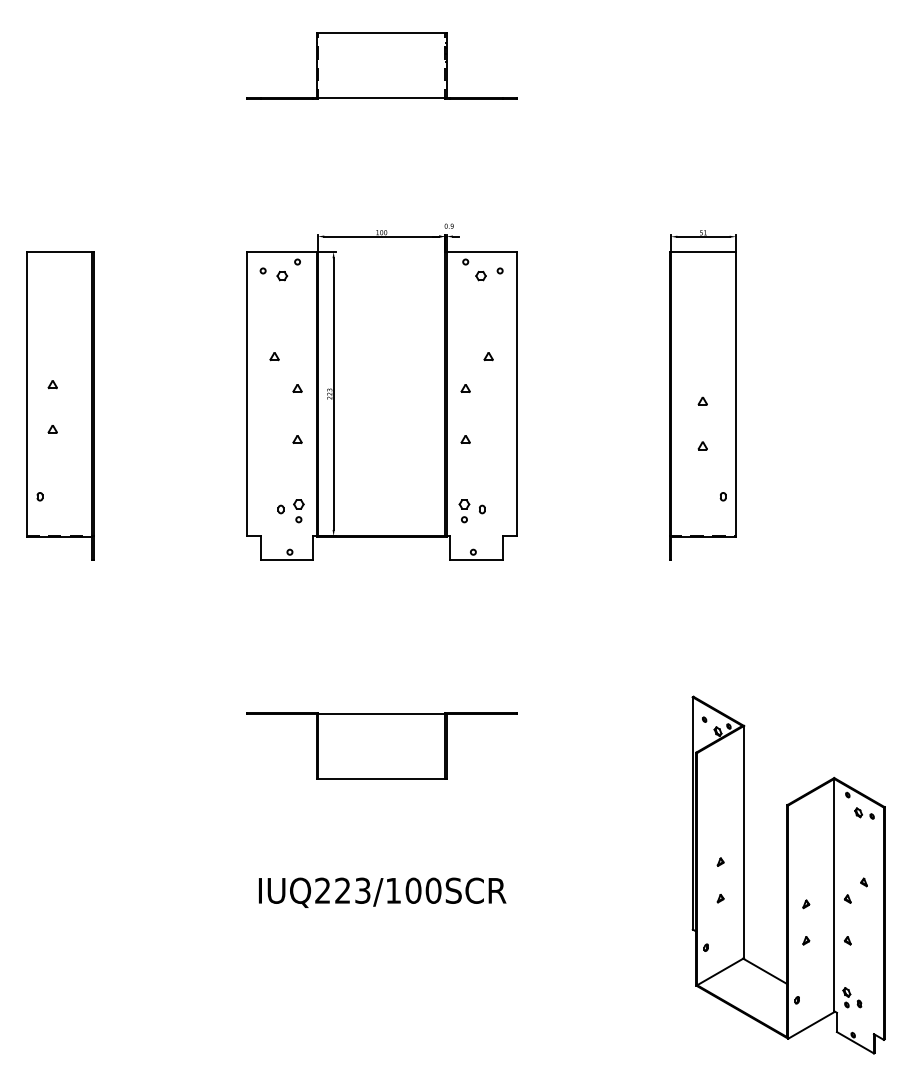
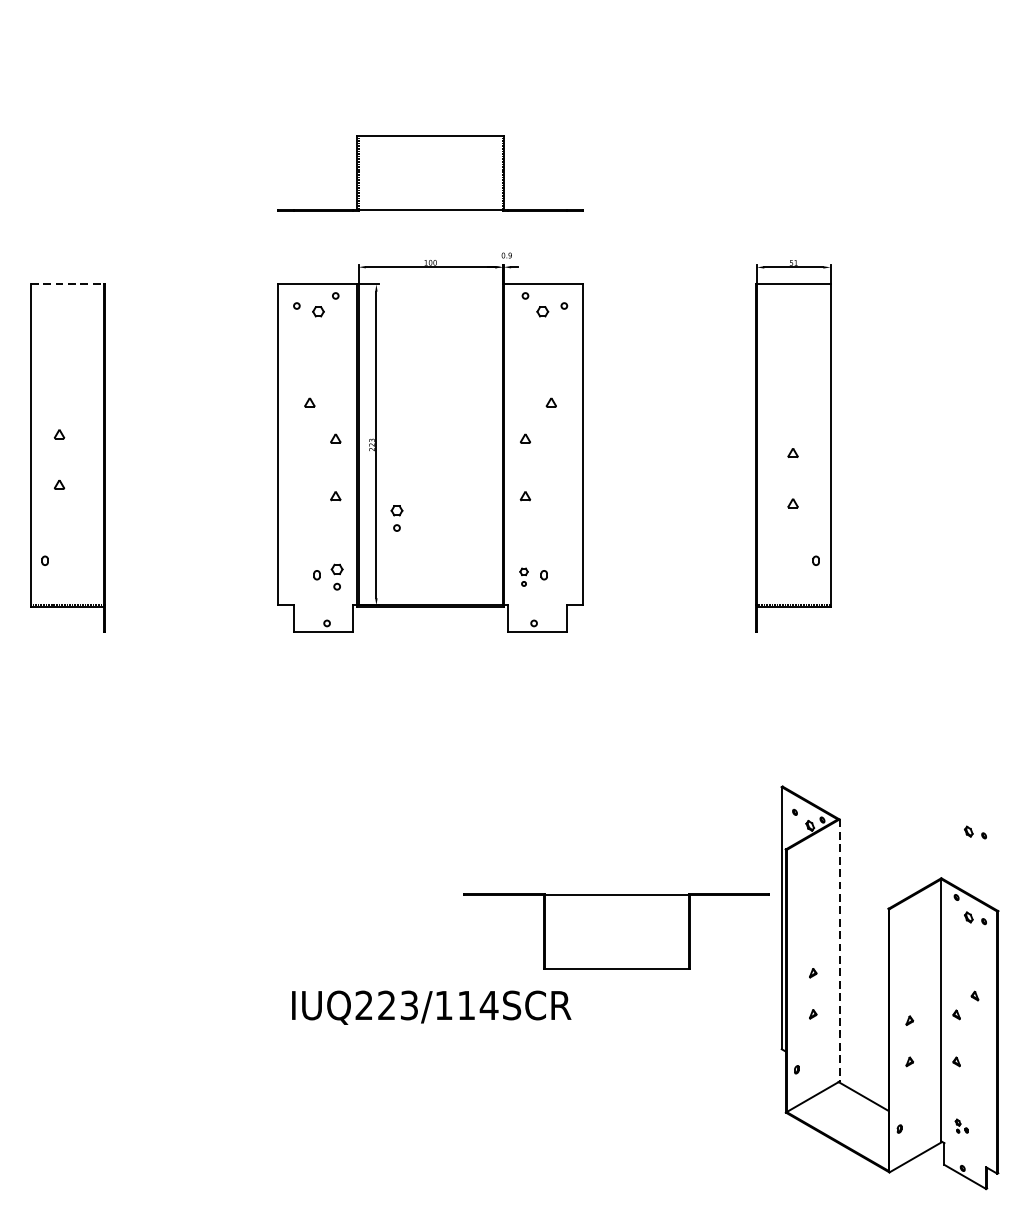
part: (381, 65) -> (430, 173), moved
line: (59, 251) -> (67, 284), solid -> dashed
part: (351, 459) -> (396, 518), added
part: (464, 511) -> (524, 577), size x0.7
part: (864, 737) -> (975, 832), added
part: (381, 745) -> (616, 930), moved
line: (744, 842) -> (840, 950), solid -> dashed
text: (423, 890) -> (477, 1005), IUQ223/100SCR -> IUQ223/114SCR
part: (852, 997) -> (961, 1125), size x0.6

